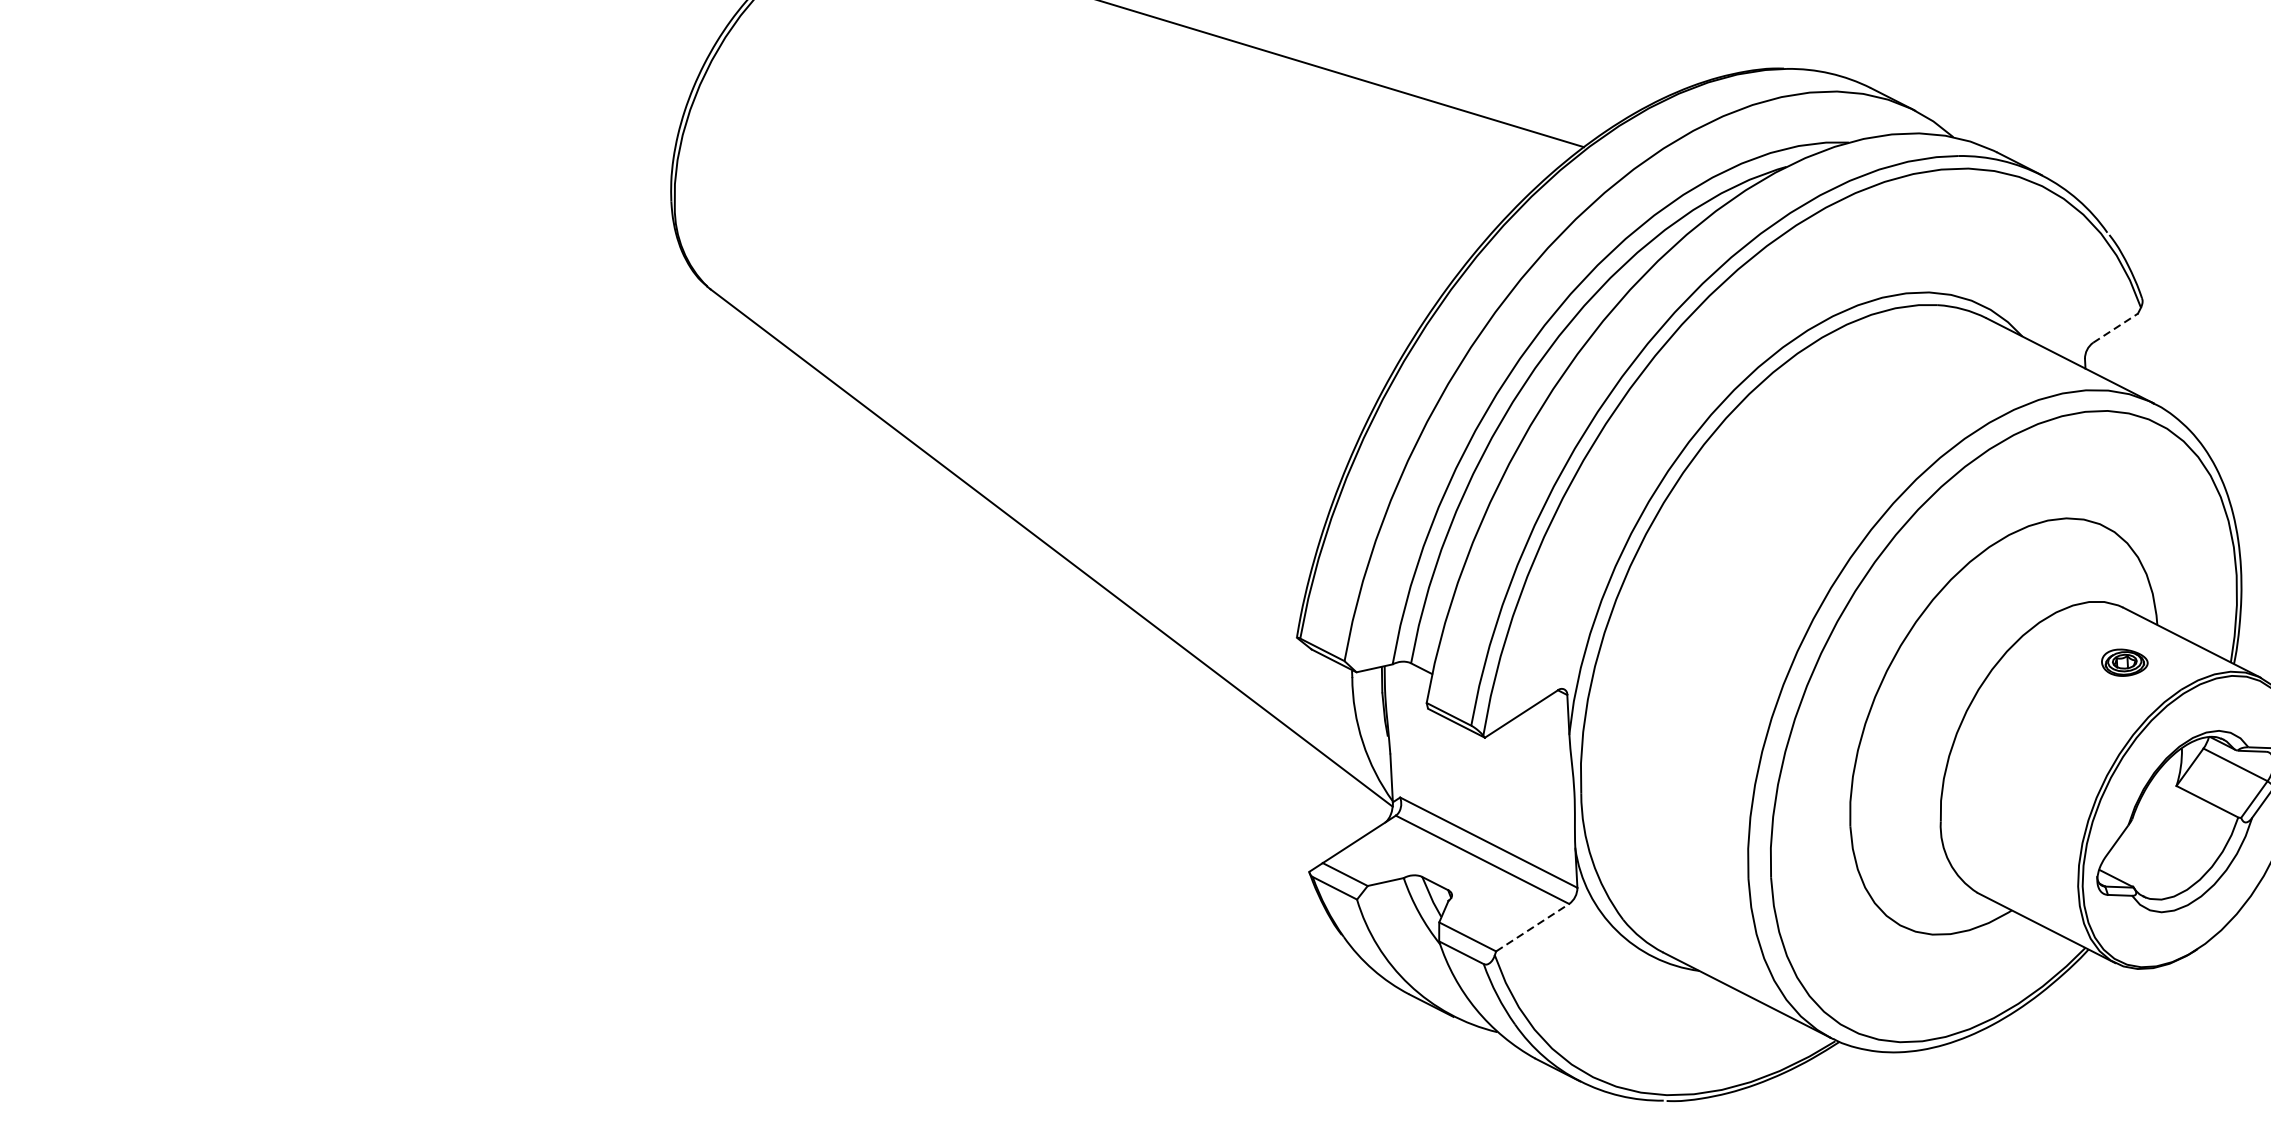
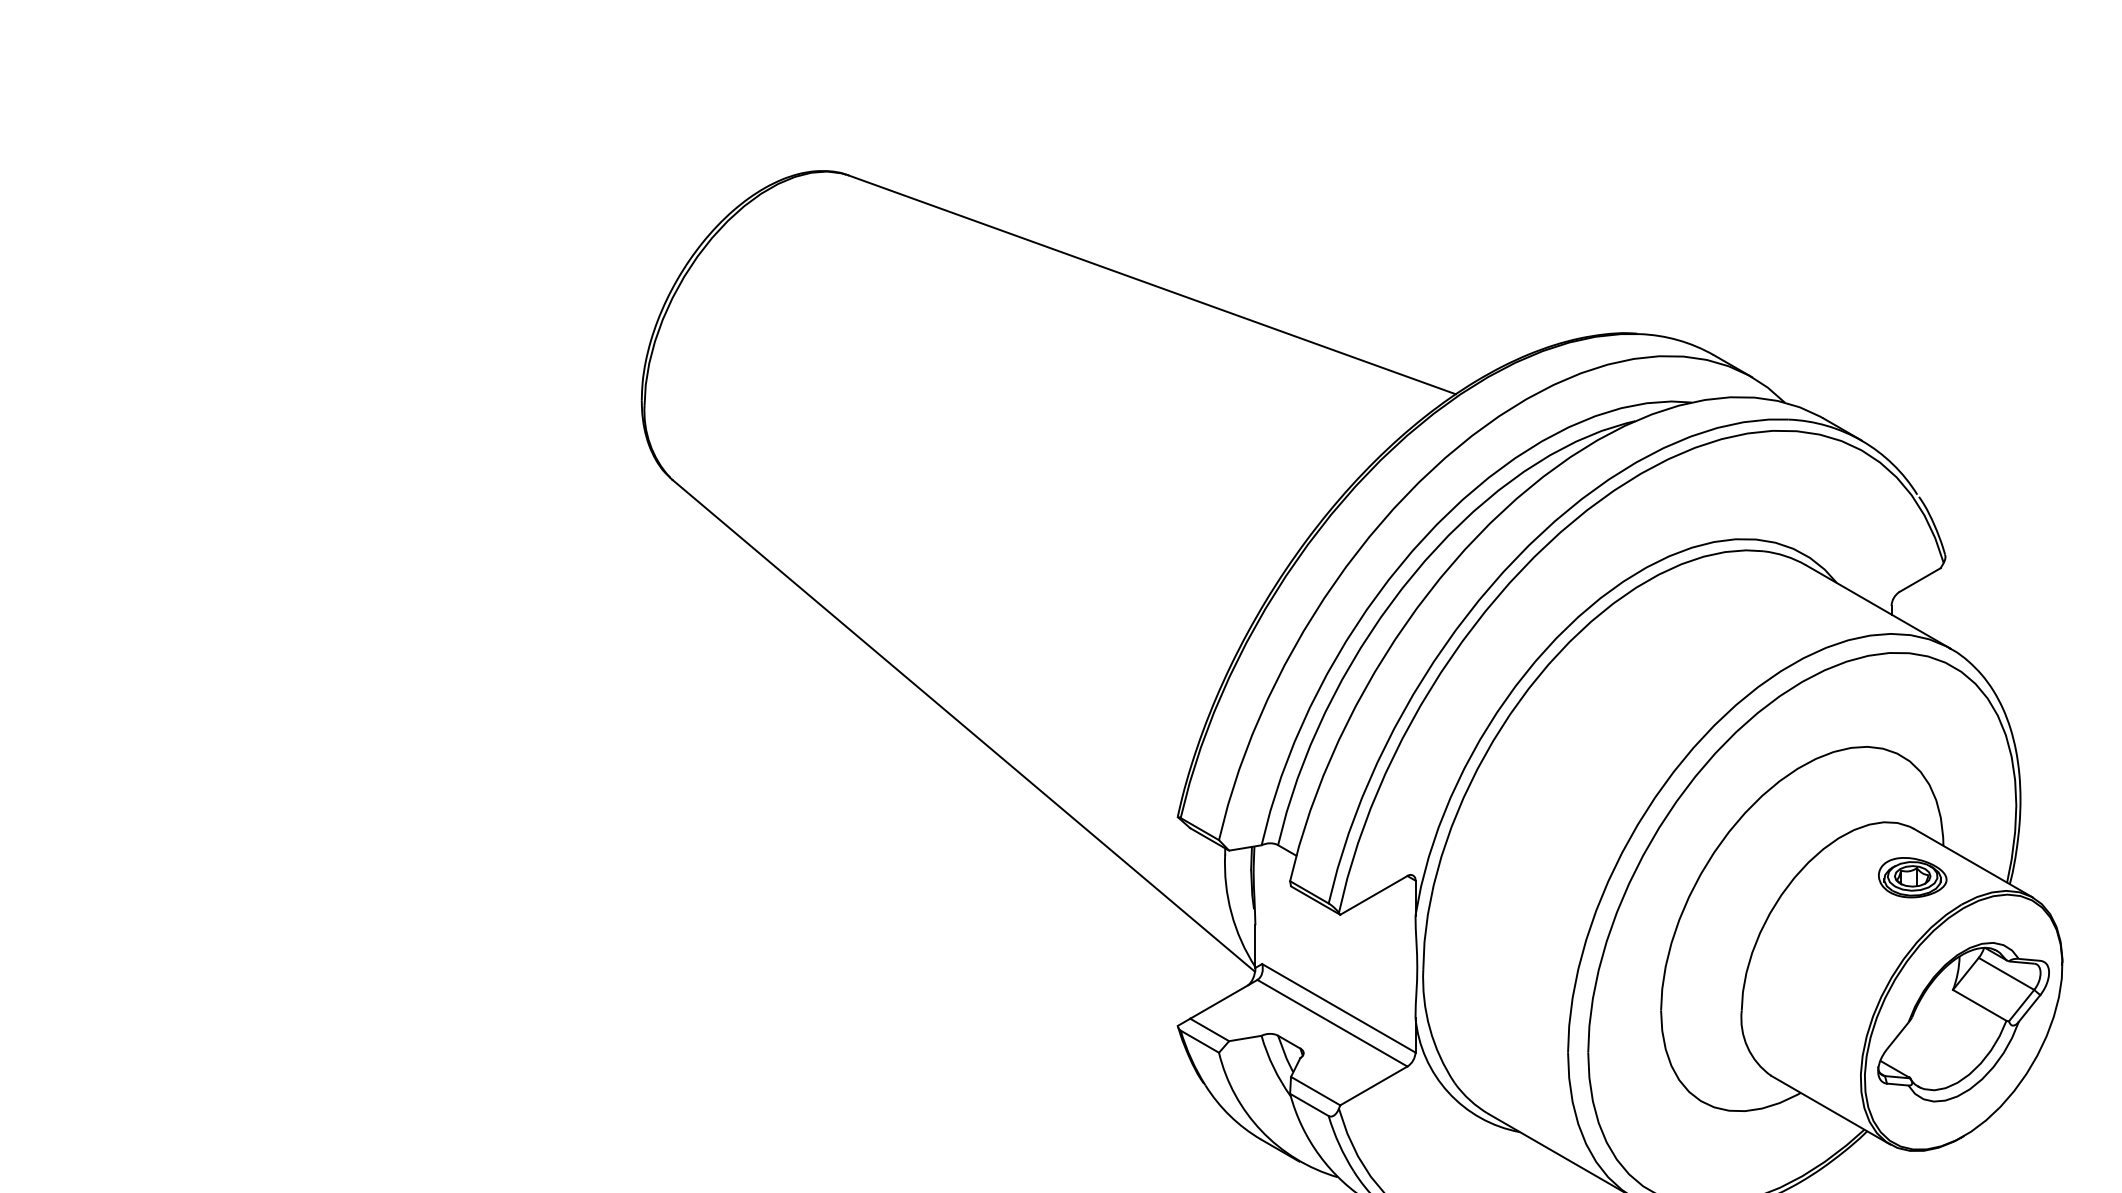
line: (2115, 328) -> (1920, 580), dashed -> solid
part: (2124, 662) -> (1912, 877), size x1.67
line: (1532, 927) -> (1373, 1085), dashed -> solid

